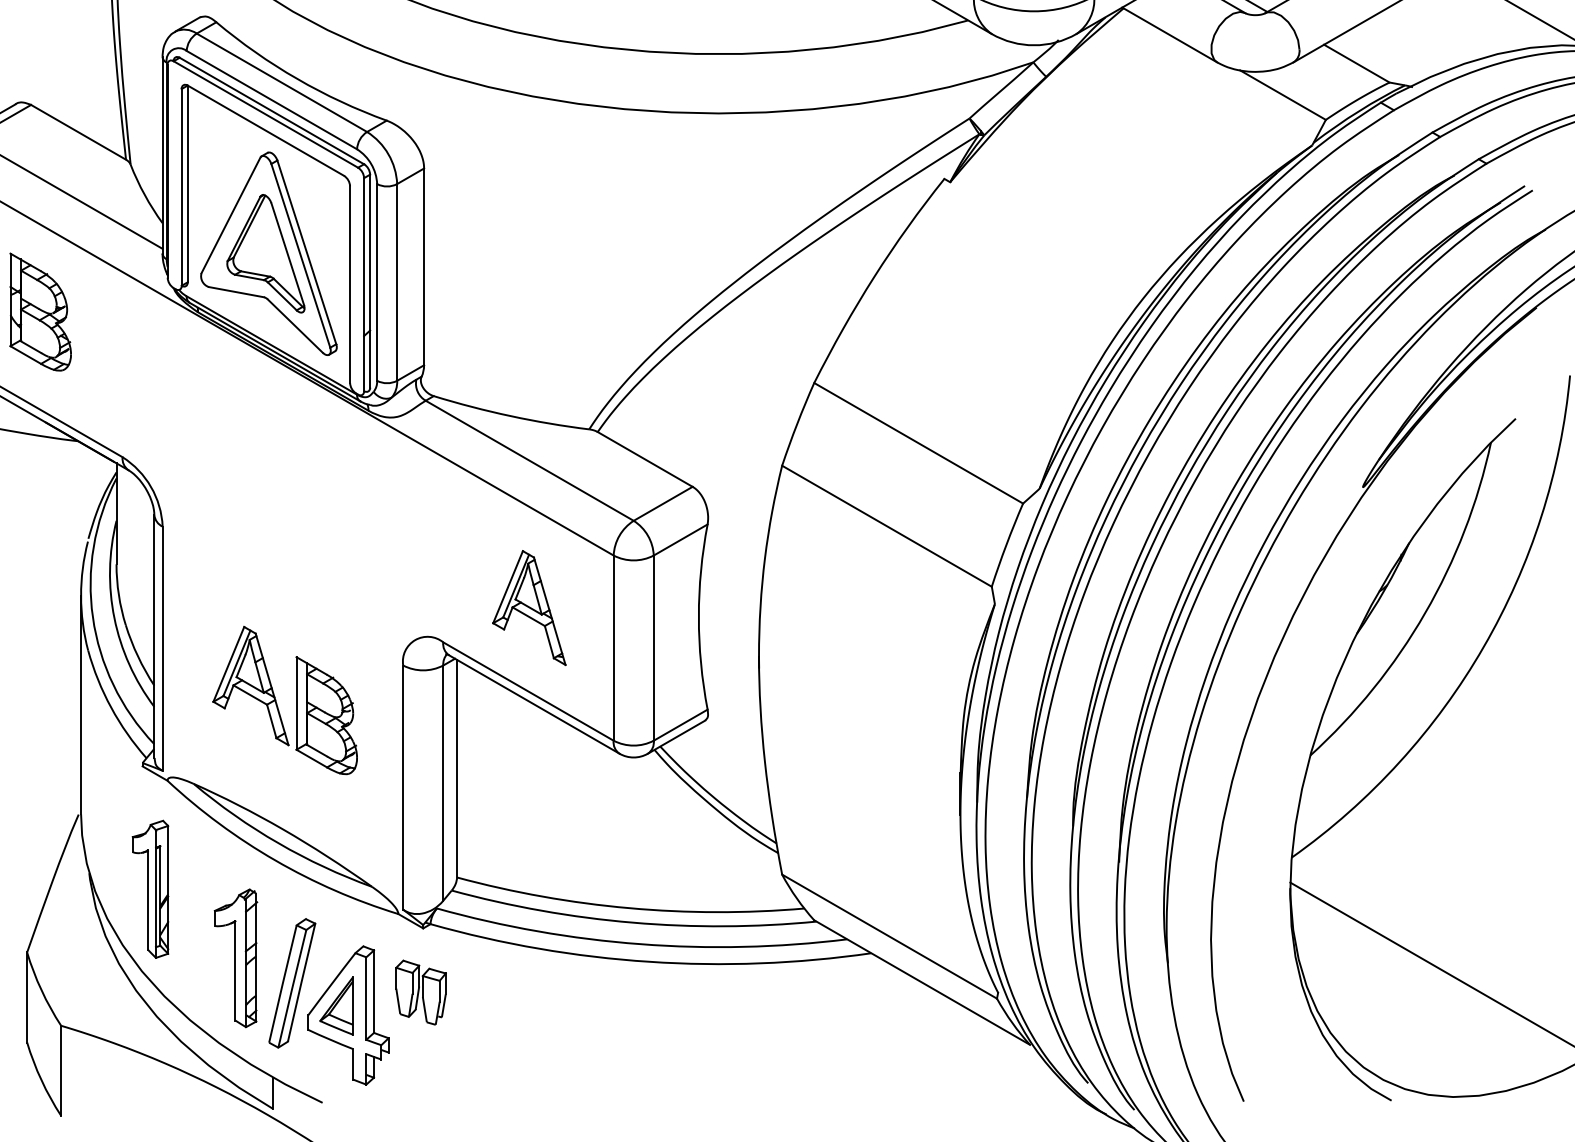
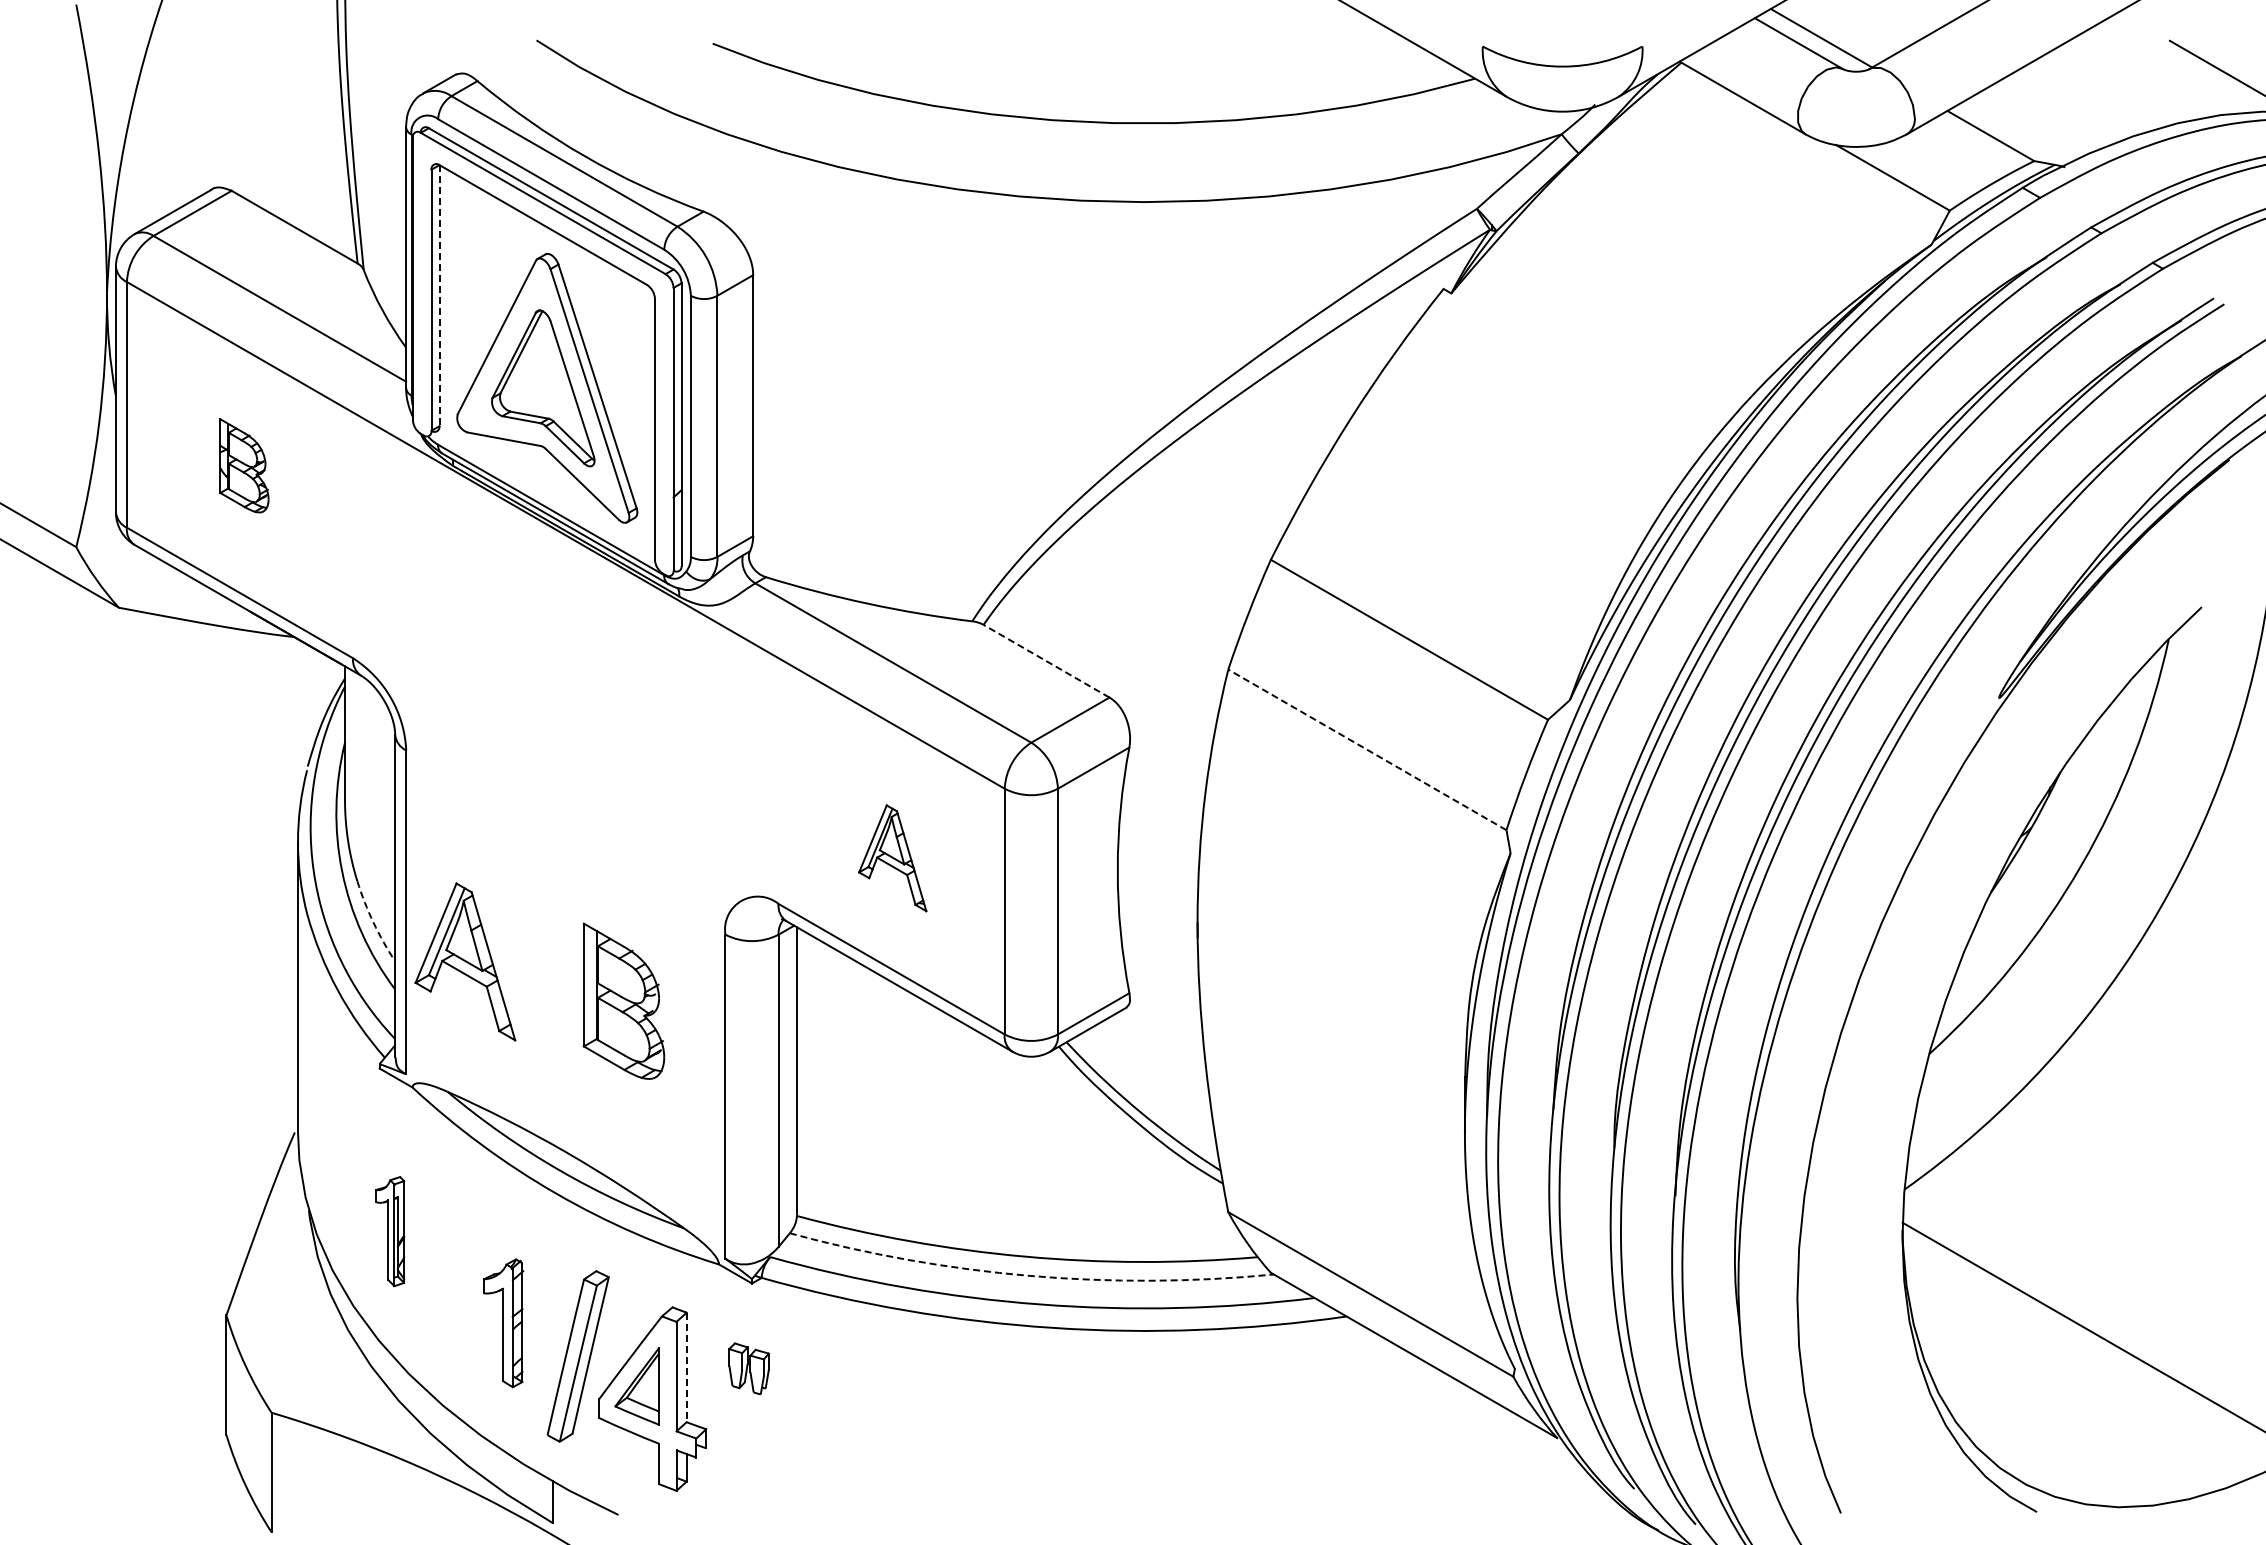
line: (187, 183) -> (439, 295), solid -> dashed
part: (40, 311) -> (244, 465), size x0.6
line: (645, 459) -> (1046, 661), solid -> dashed
line: (887, 525) -> (1367, 749), solid -> dashed
part: (529, 607) -> (892, 857), size x0.7
arc: (137, 656) -> (373, 922), solid -> dashed
part: (251, 685) -> (465, 961), moved
part: (150, 889) -> (389, 1231), size x0.6
arc: (633, 922) -> (1030, 1275), solid -> dashed
part: (235, 958) -> (503, 1323), size x0.7
line: (373, 991) -> (686, 1367), solid -> dashed
part: (420, 992) -> (748, 1368), size x0.6

